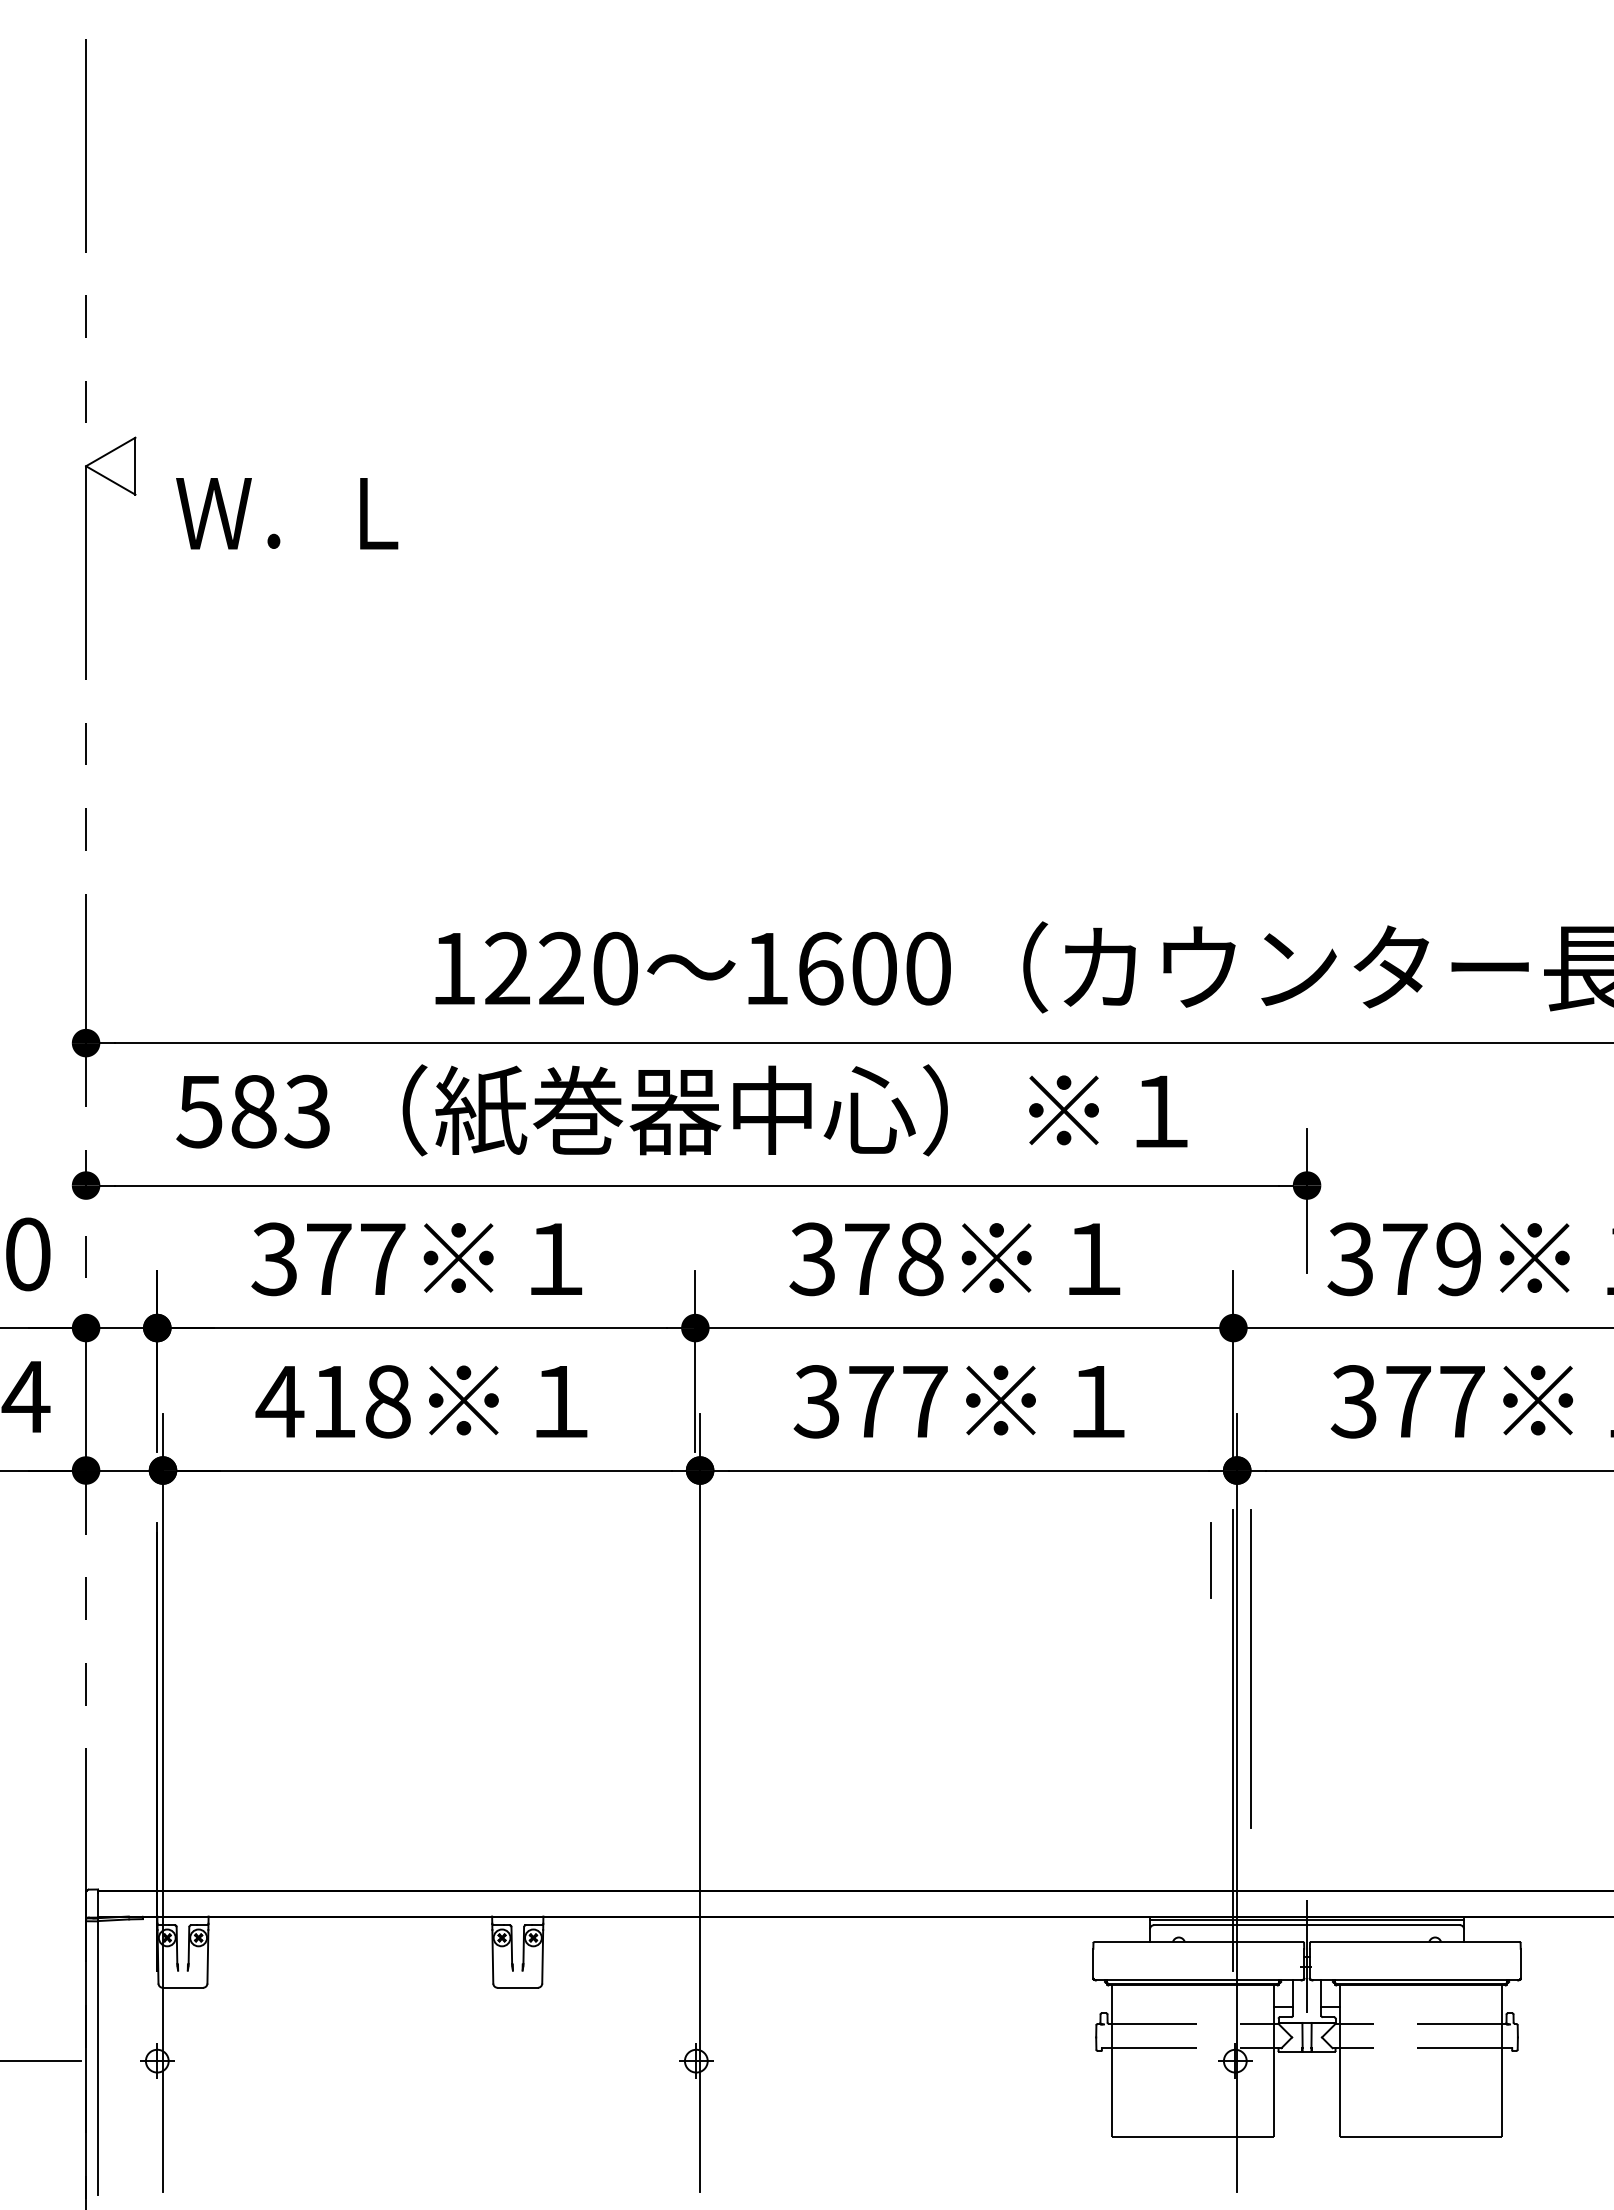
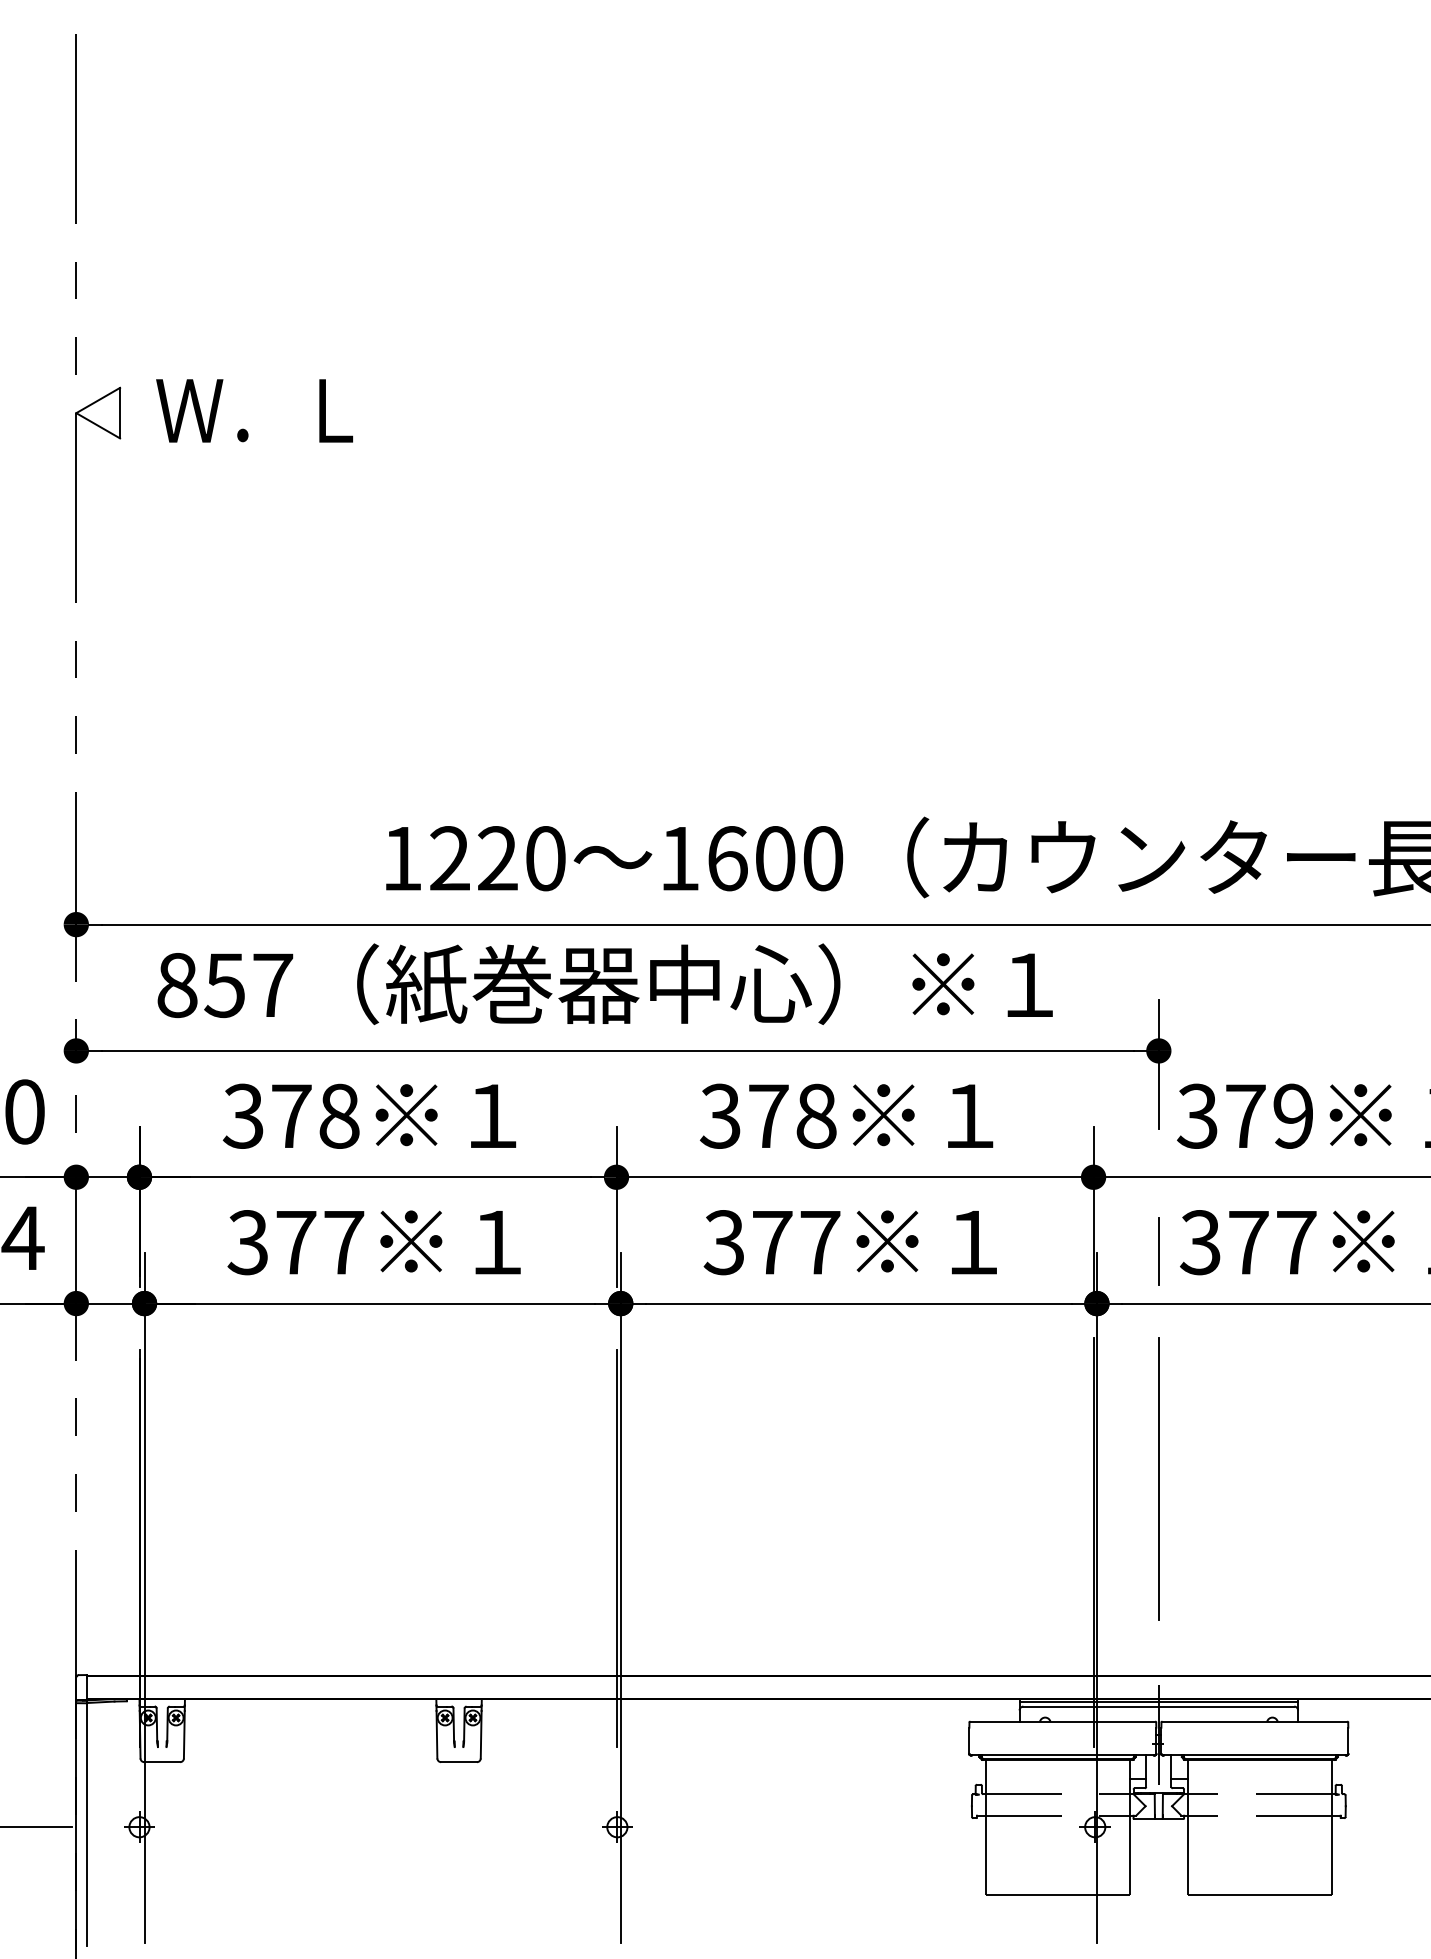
text: (287, 513) -> (254, 410), moved
text: (253, 1111) -> (224, 985), 583 -> 857
text: (382, 1259) -> (339, 1116), 377 -> 378
text: (332, 1401) -> (294, 1242), 418 -> 377
line: (1210, 1560) -> (1158, 1251), moved
line: (1250, 1668) -> (1158, 1479), moved
line: (695, 1746) -> (616, 1548), added

